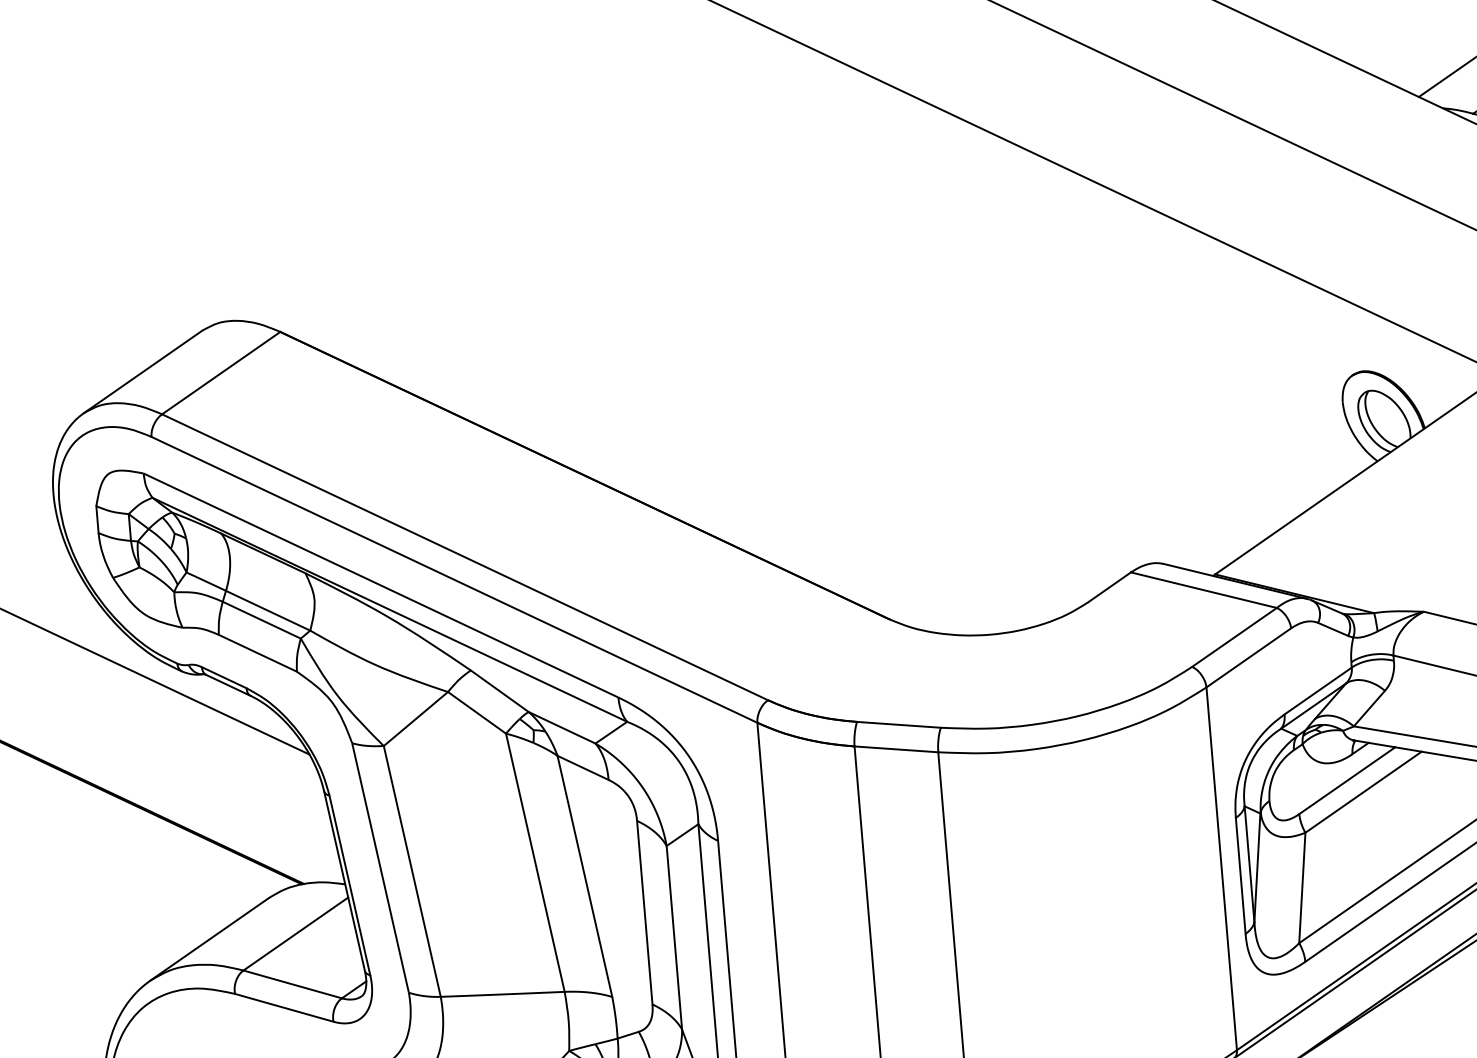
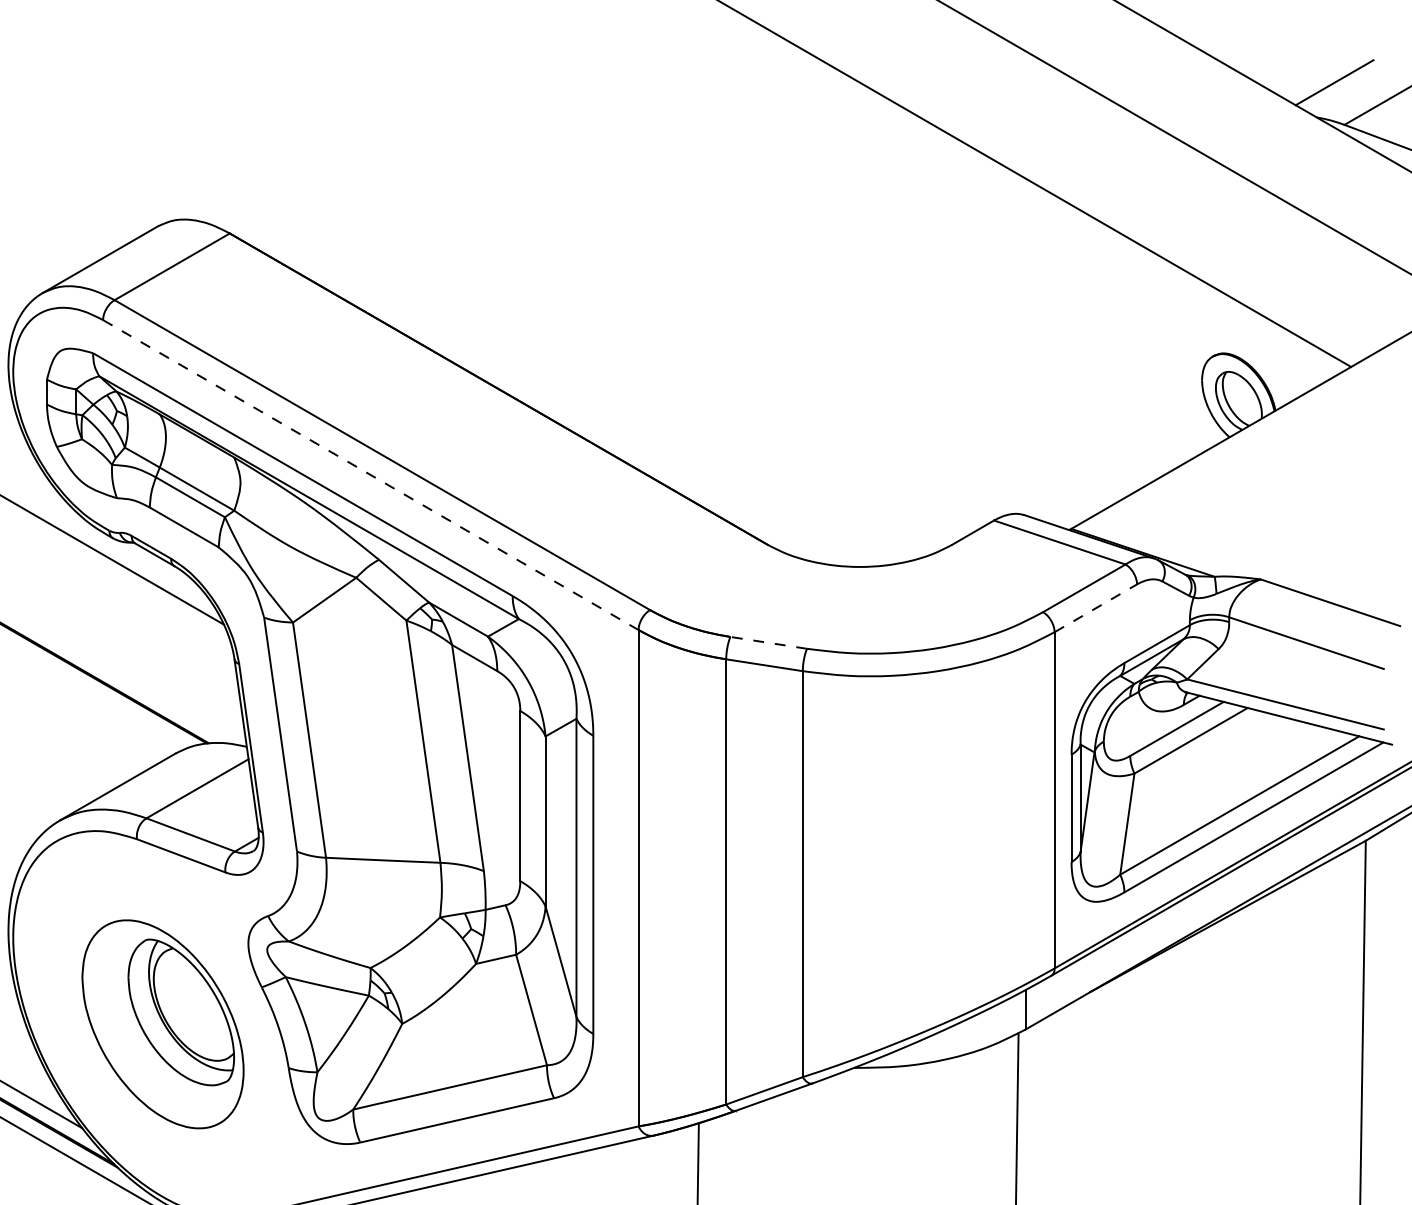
line: (455, 580) -> (371, 475), solid -> dashed
line: (1248, 658) -> (1095, 608), solid -> dashed
line: (898, 724) -> (768, 642), solid -> dashed

